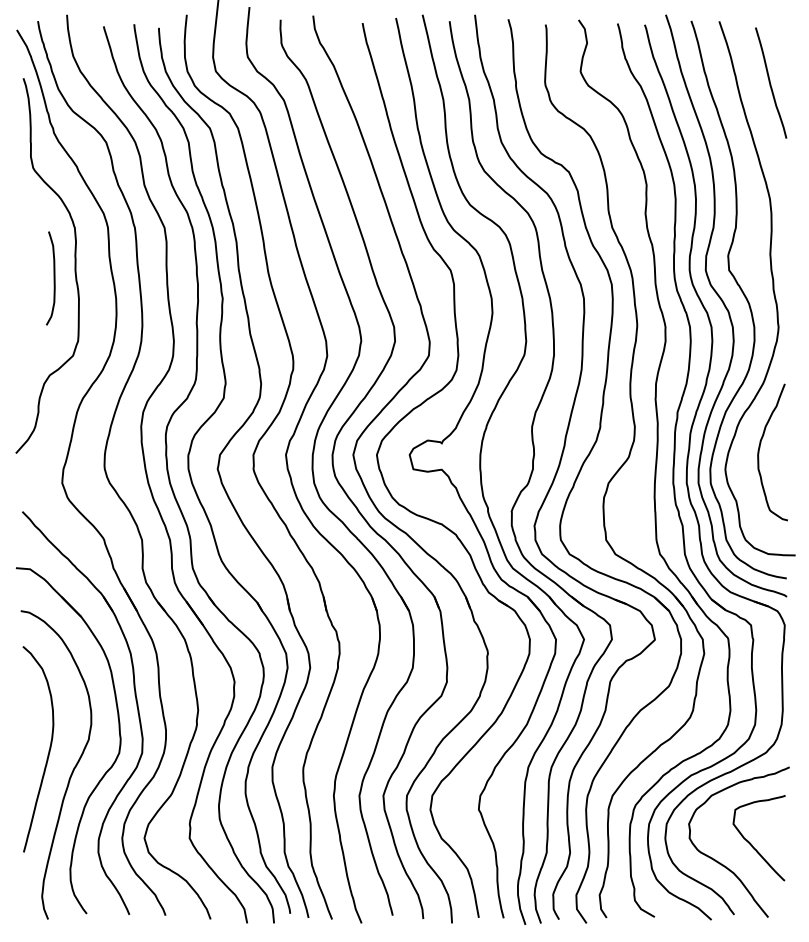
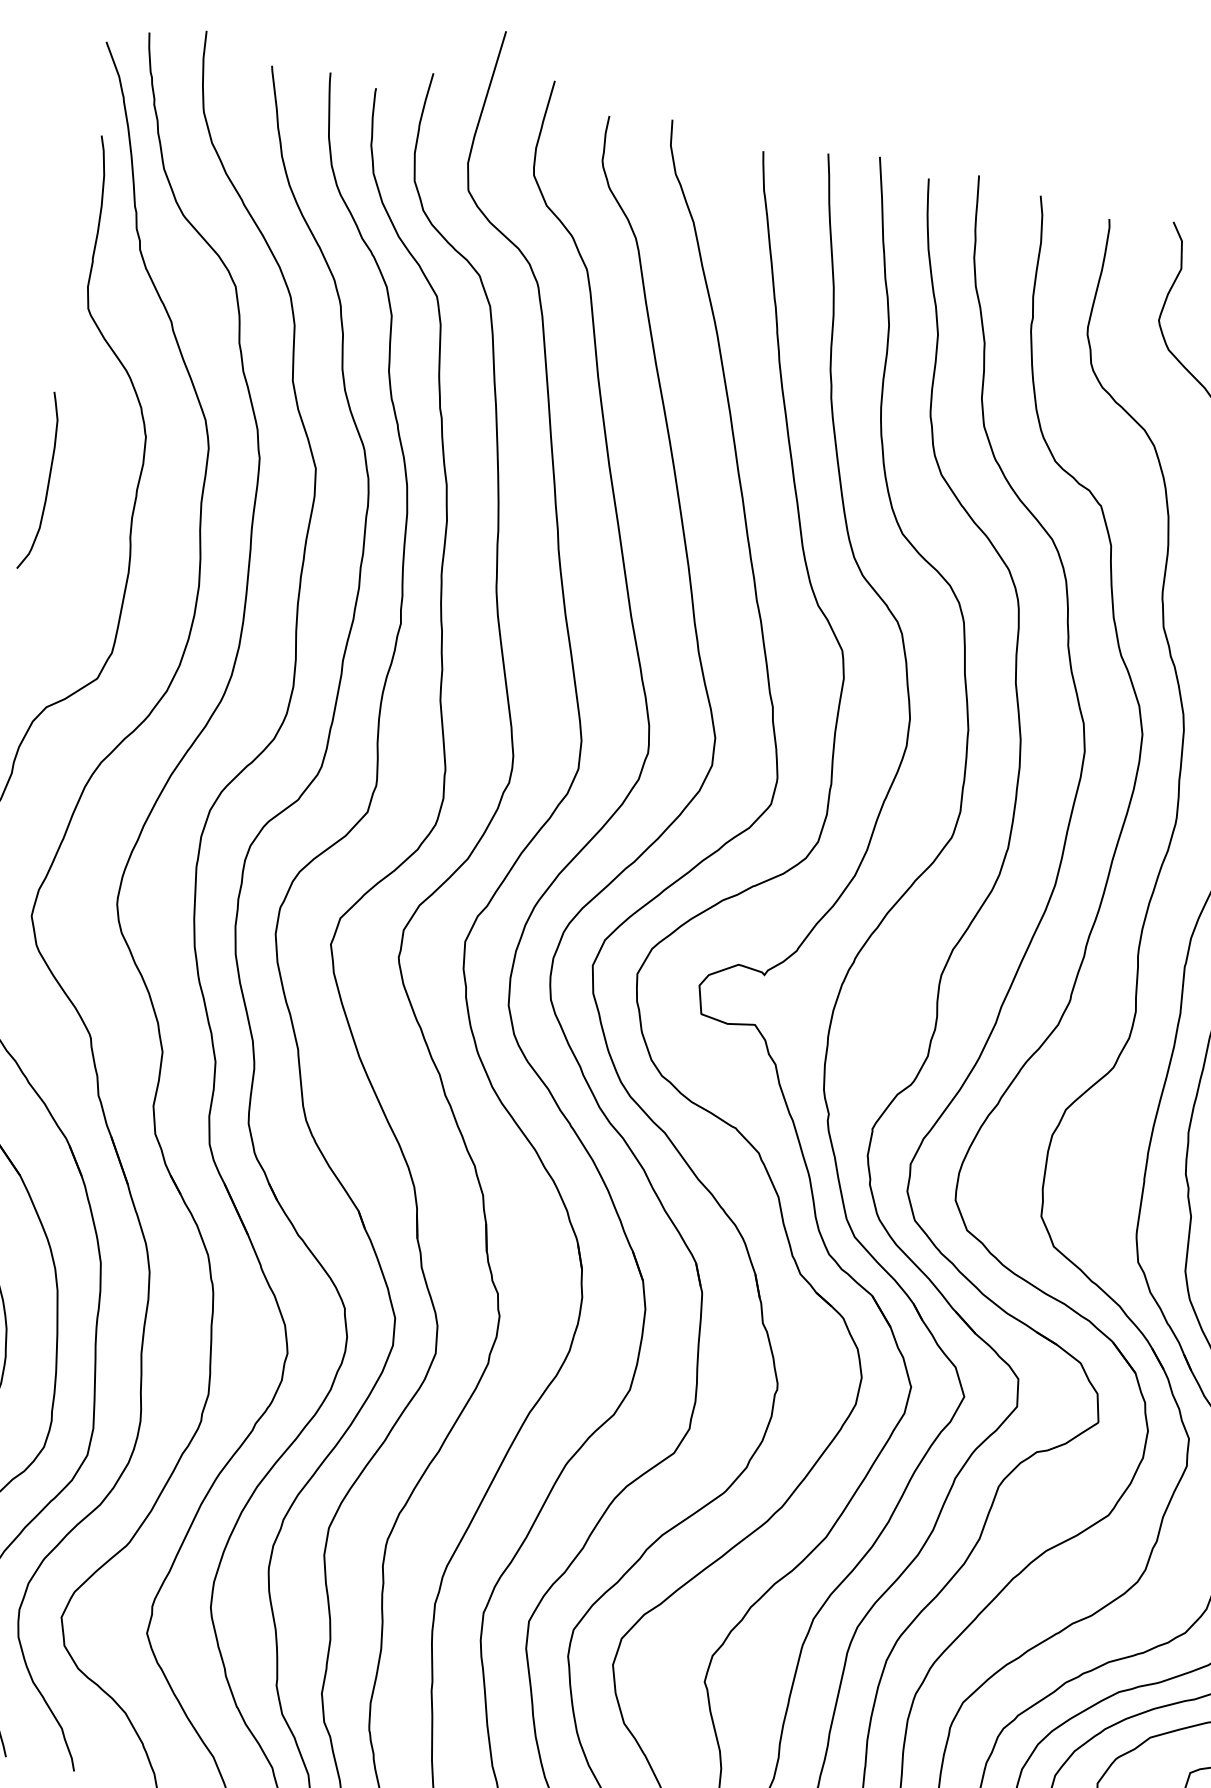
curve: (53, 278) -> (46, 482), moved

